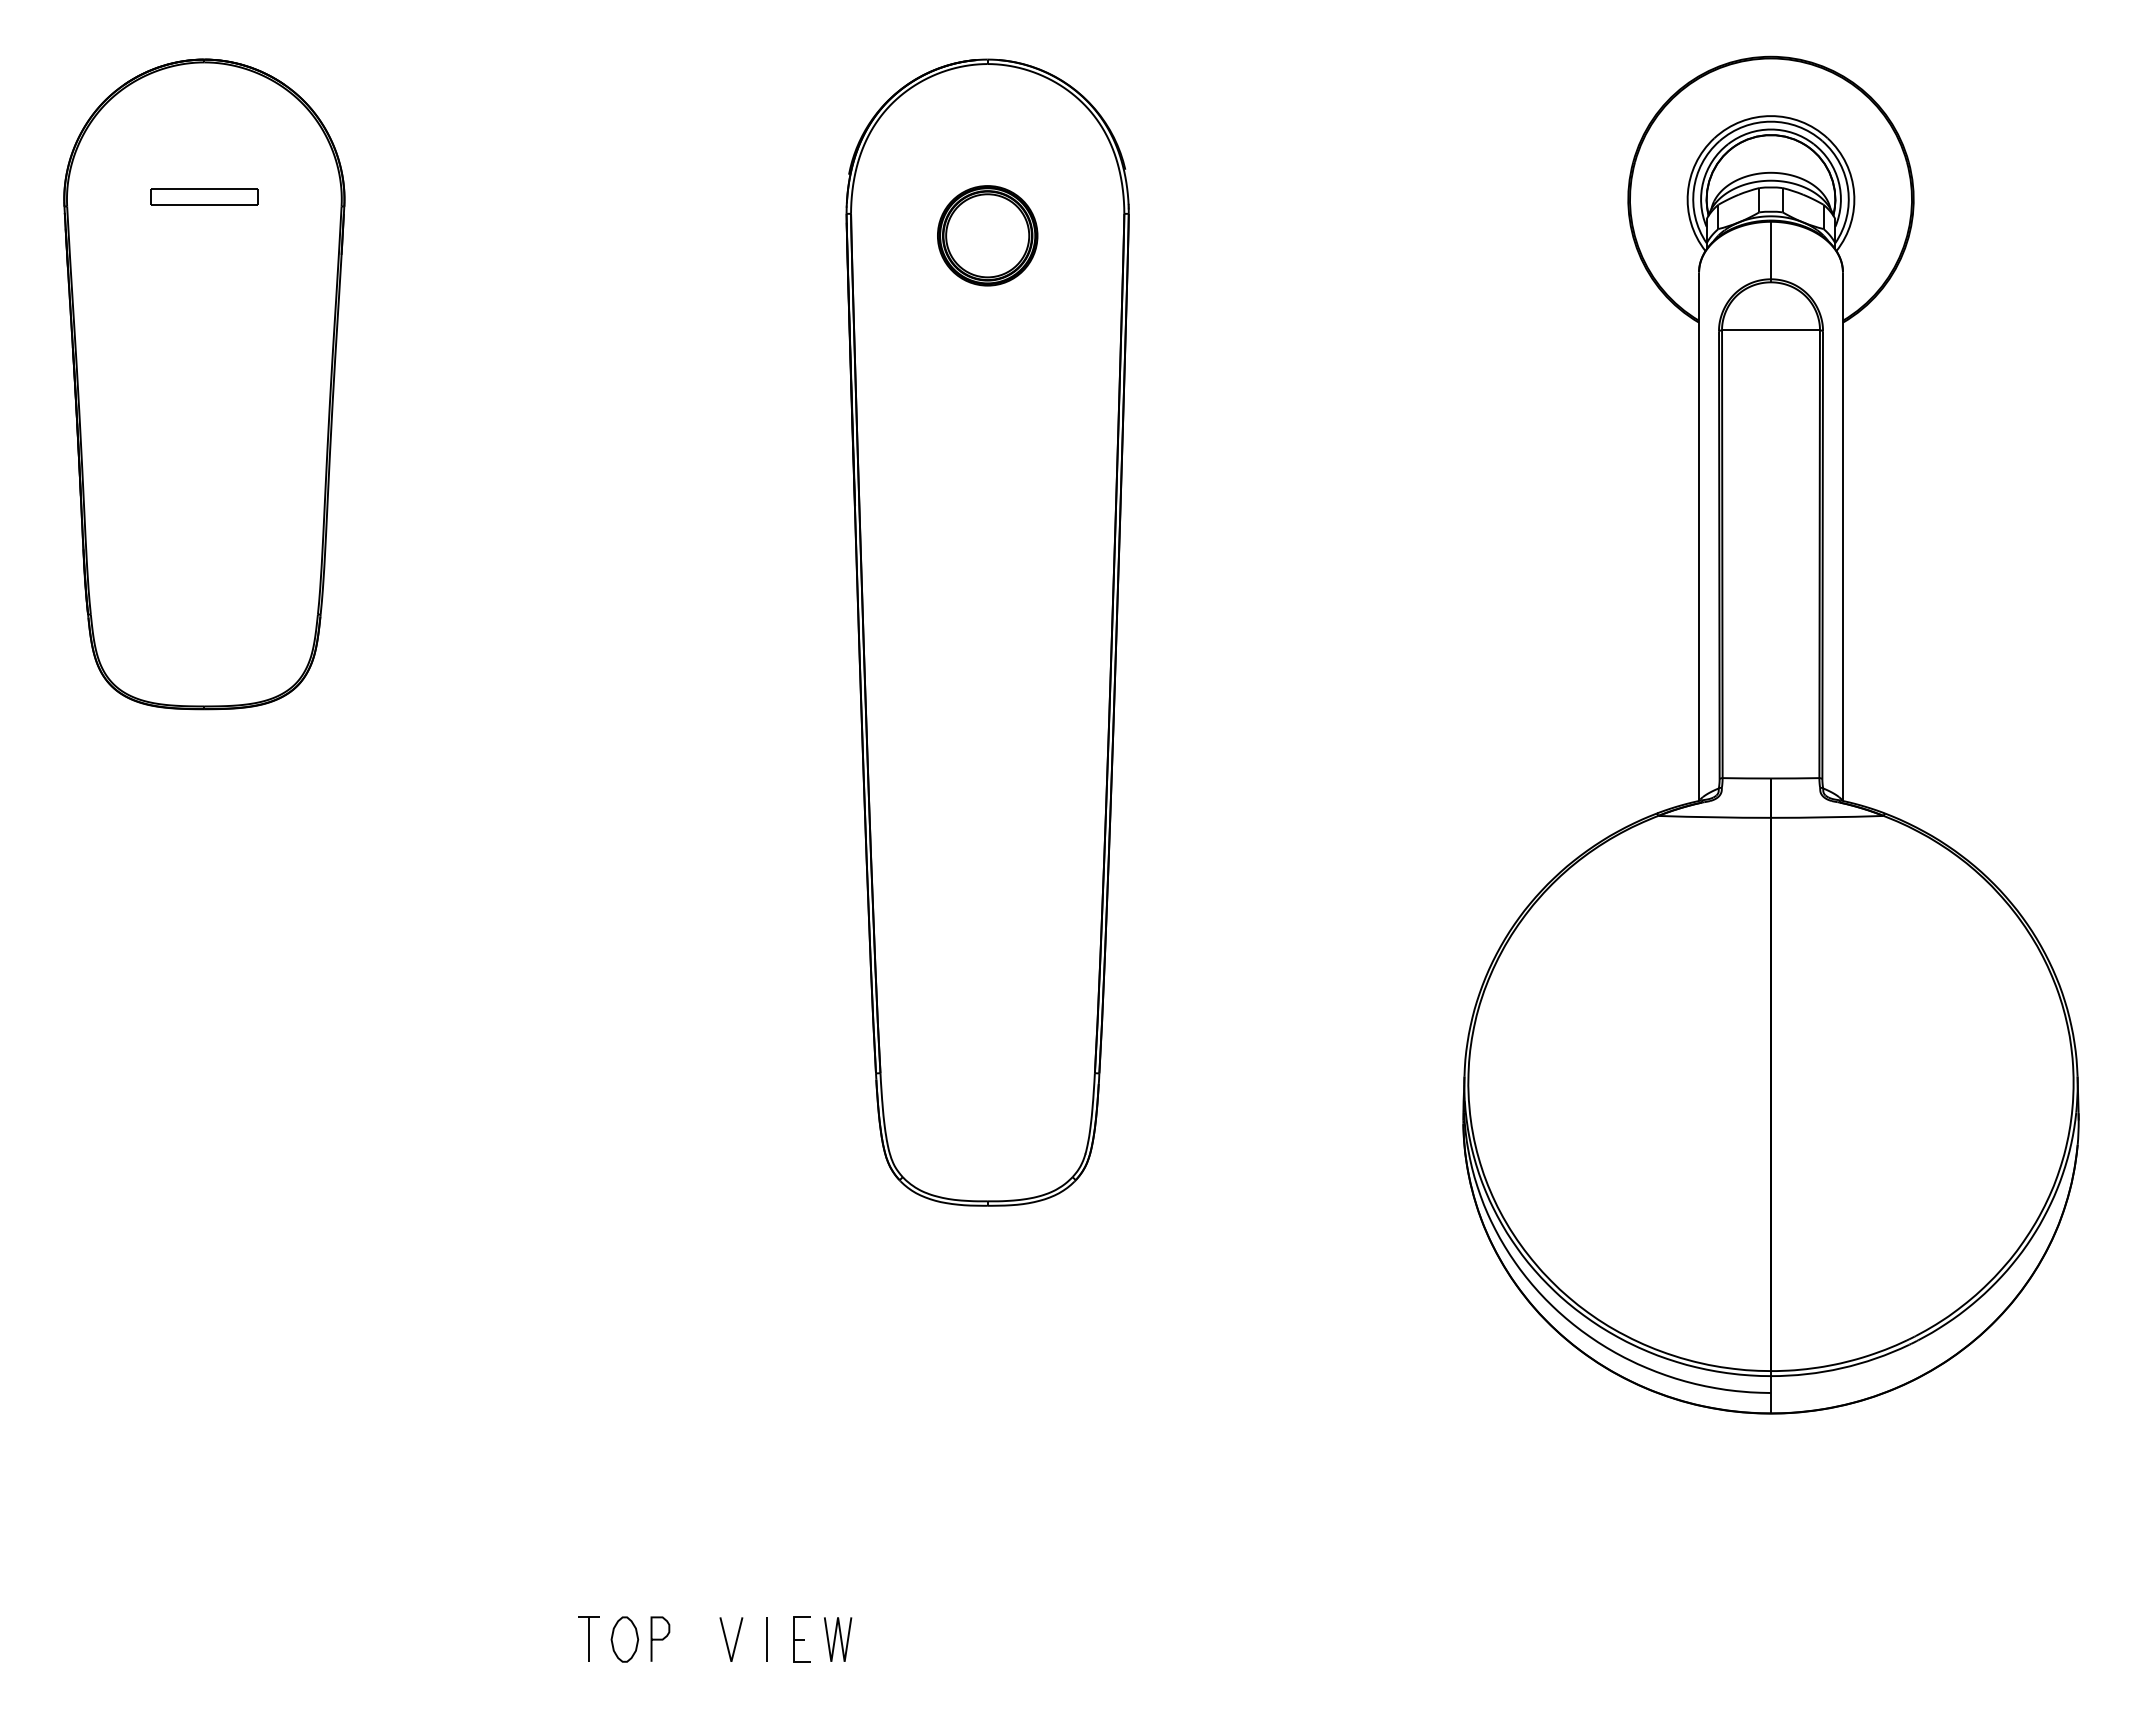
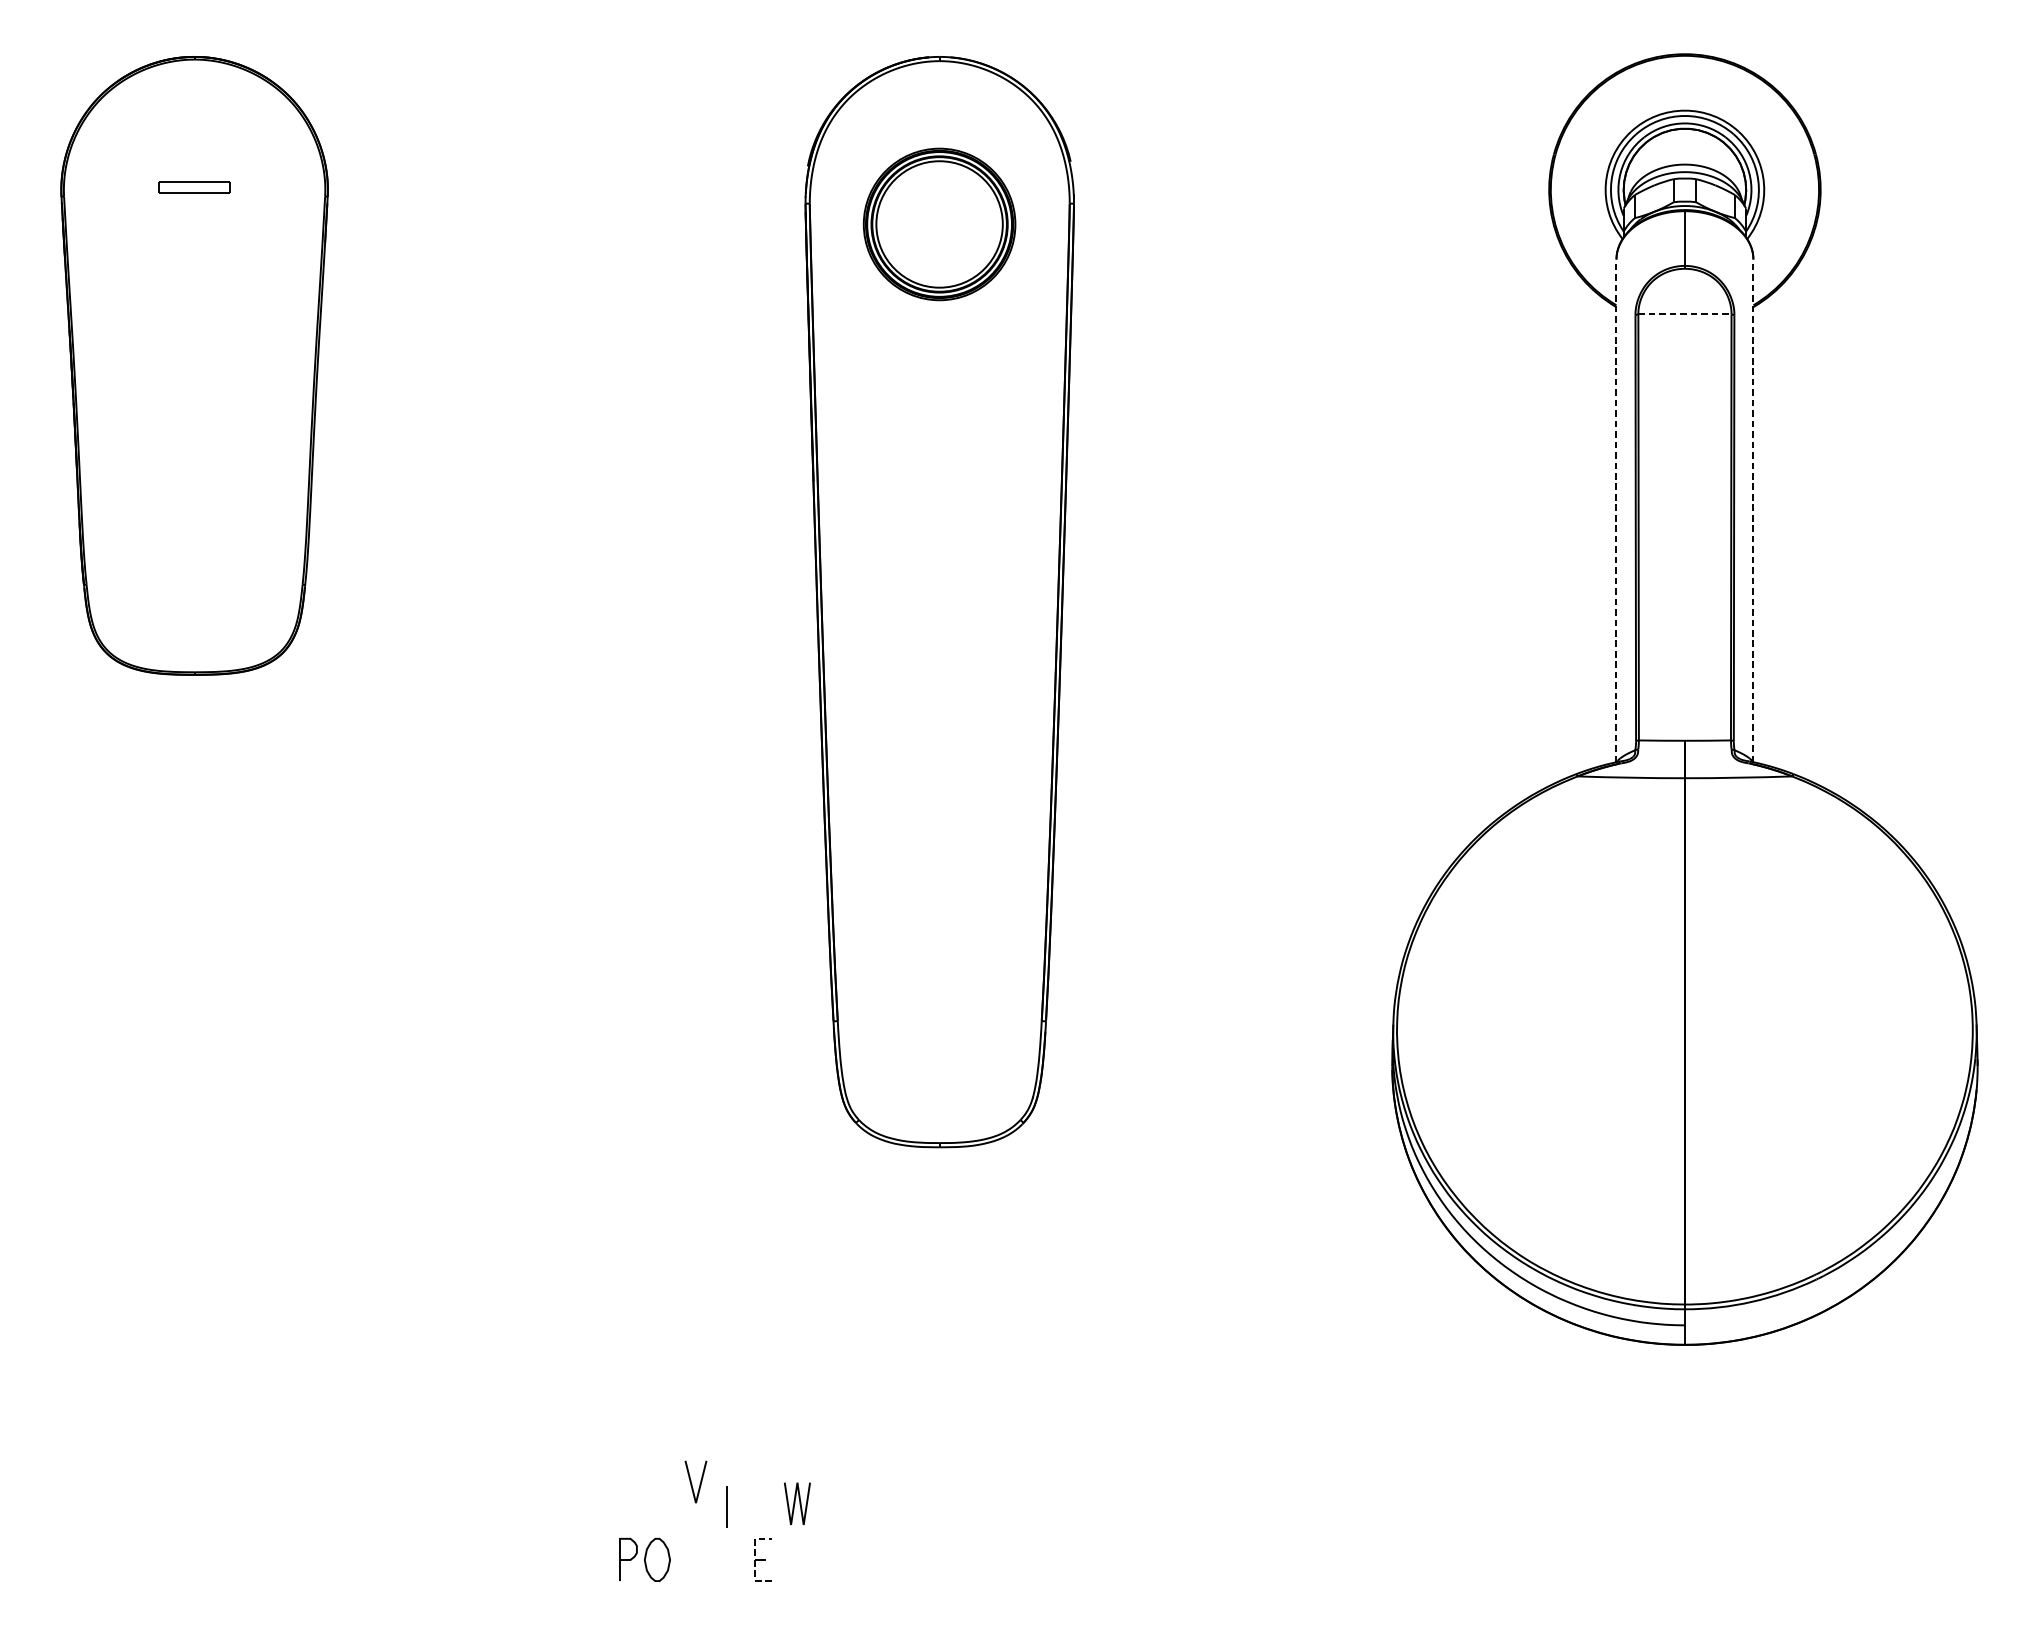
part: (204, 196) -> (194, 187), size x0.7
part: (987, 235) -> (939, 224), size x1.6
line: (1771, 330) -> (1685, 314), solid -> dashed
line: (1699, 536) -> (1616, 510), solid -> dashed
line: (1843, 536) -> (1753, 510), solid -> dashed
part: (588, 1638) -> (560, 1558), removed
part: (624, 1639) -> (657, 1559), moved
line: (766, 1639) -> (726, 1506), moved
line: (793, 1639) -> (755, 1559), solid -> dashed
line: (840, 1639) -> (799, 1503), moved
line: (735, 1640) -> (699, 1482), moved

